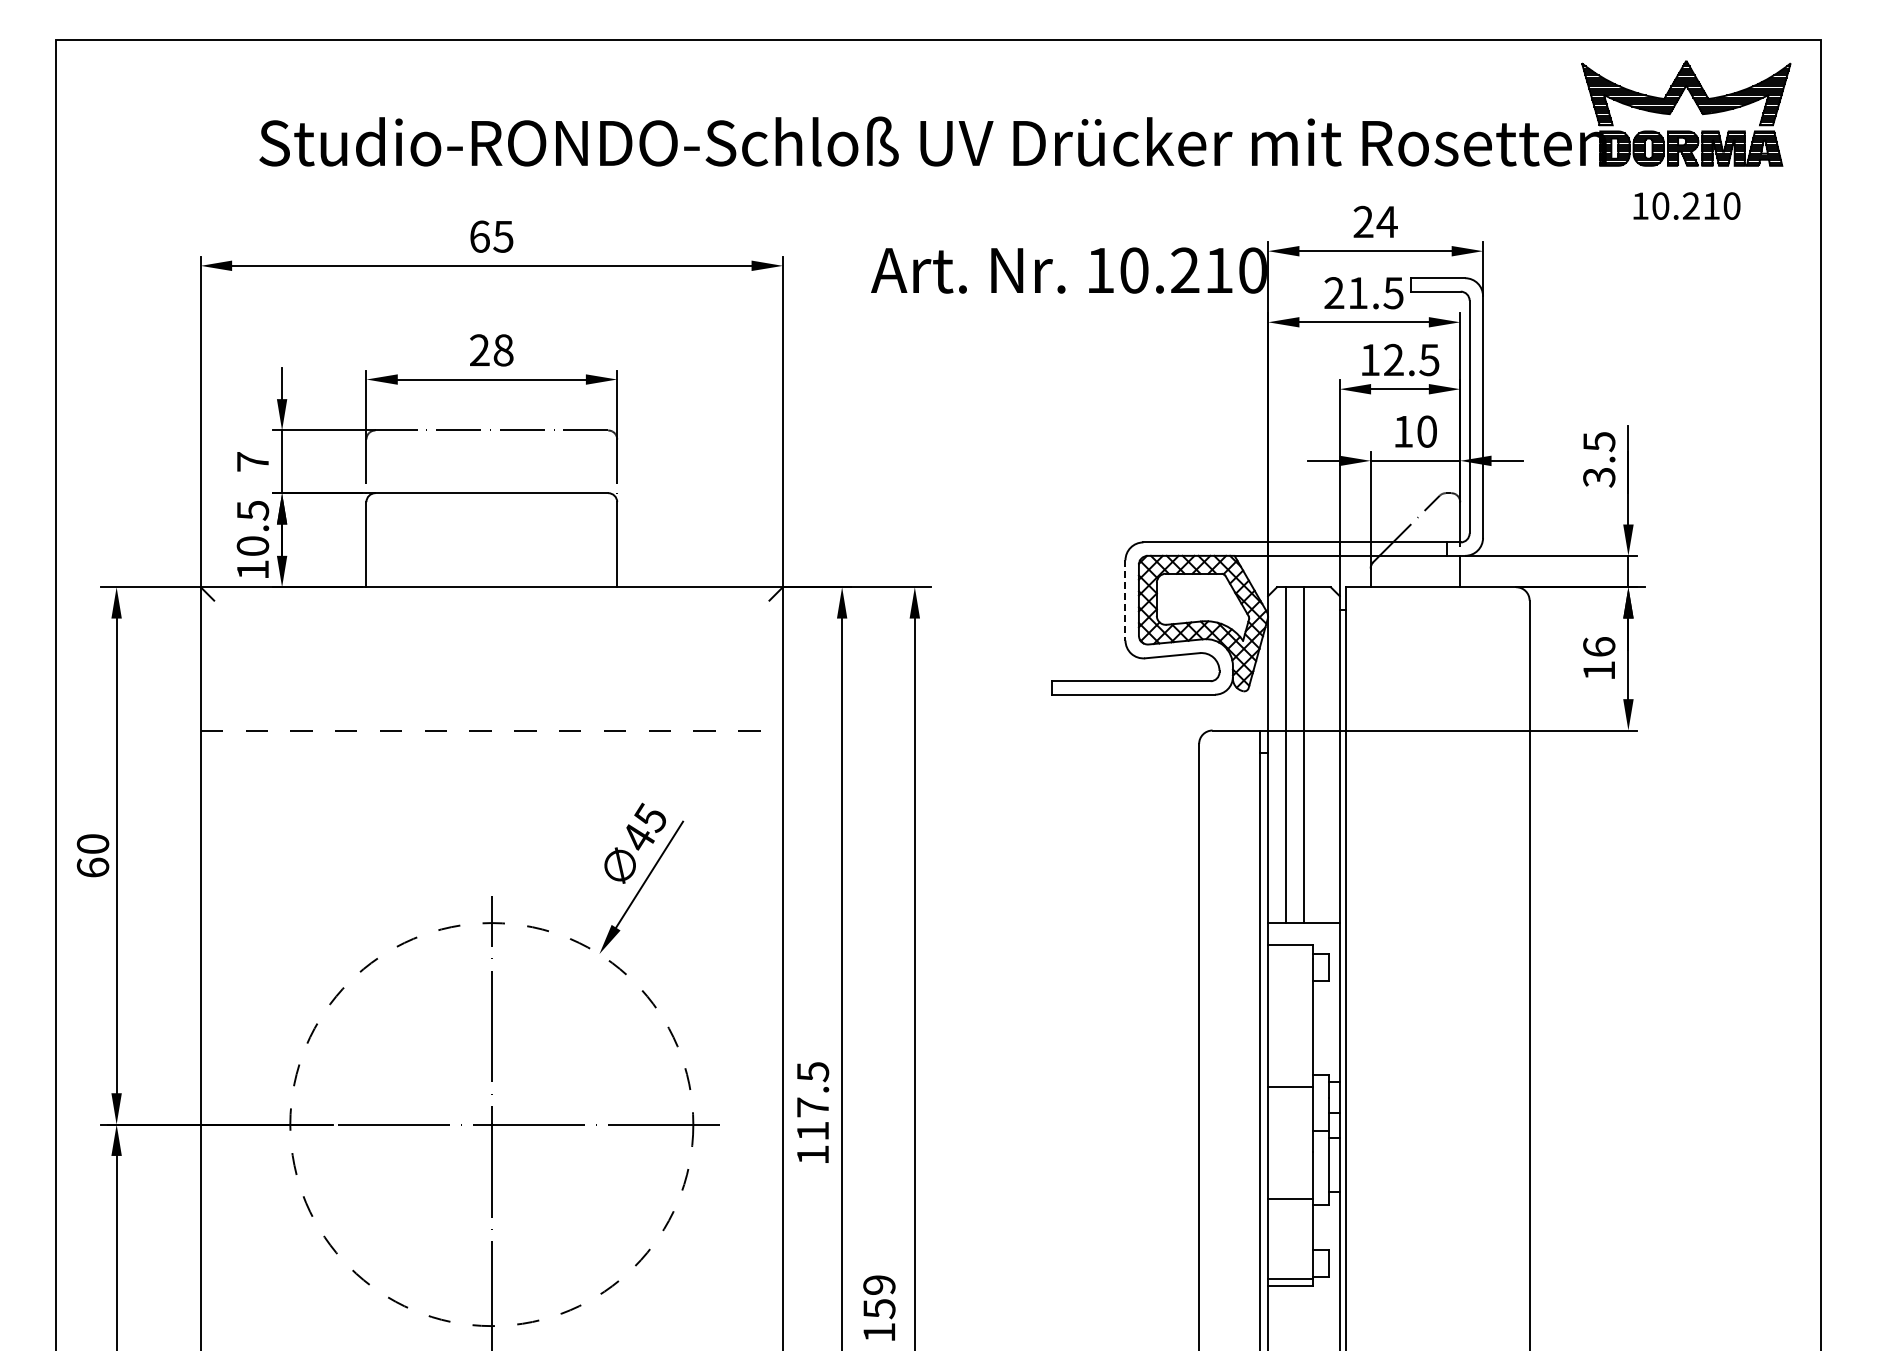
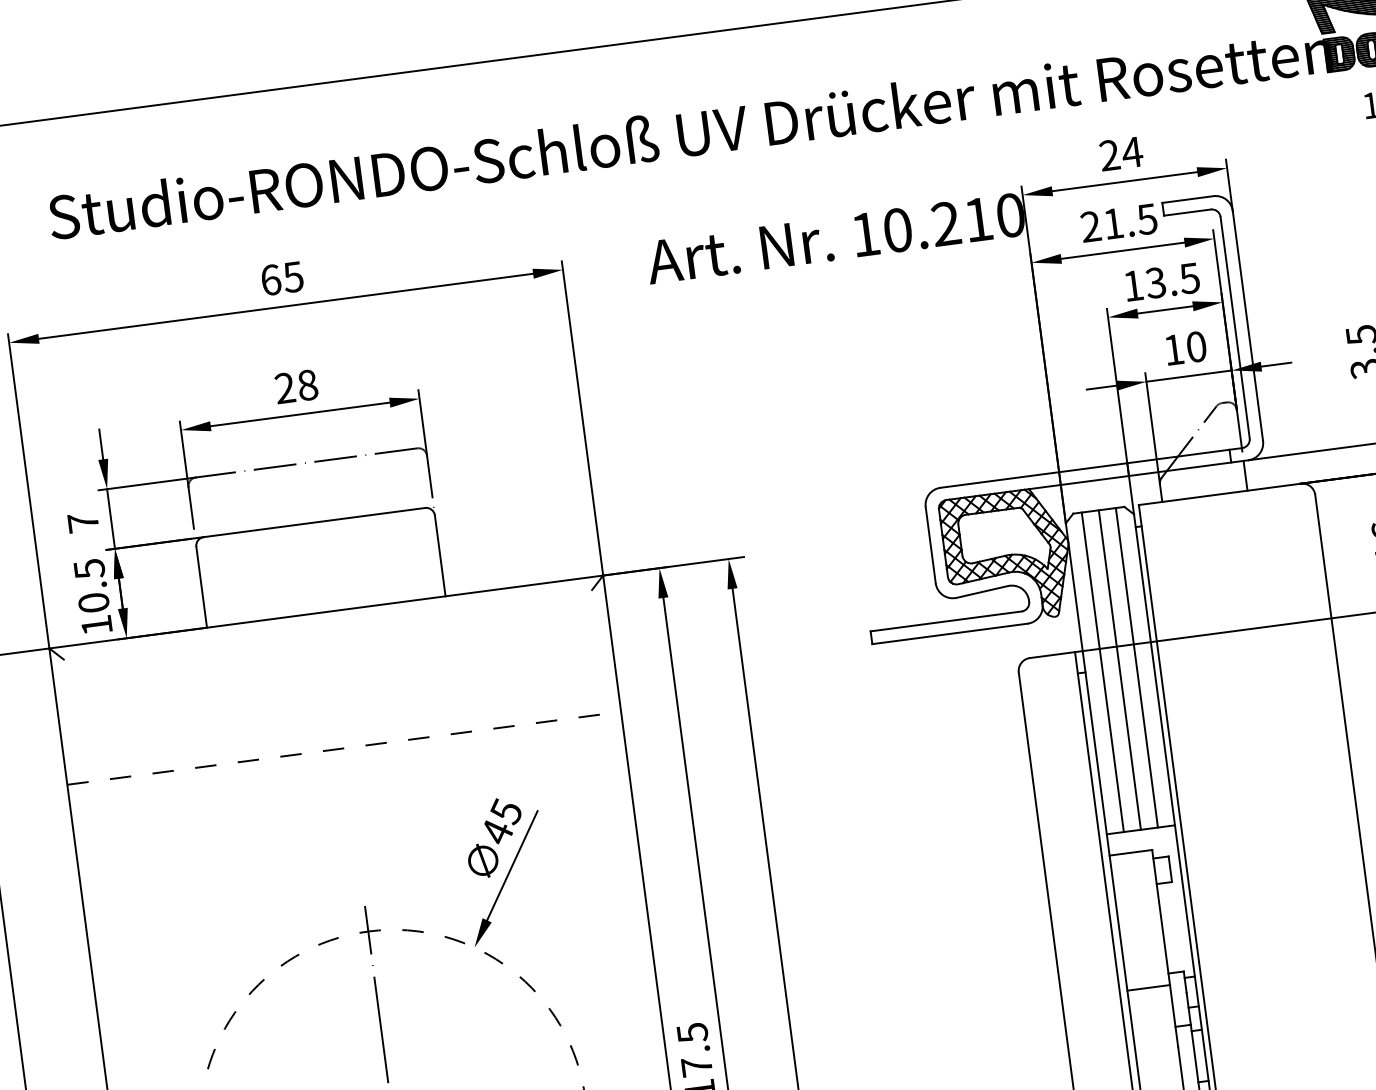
text: (1393, 360) -> (1155, 283), 12.5 -> 13.5
line: (1125, 600) -> (930, 545), dashed -> solid
line: (1321, 755) -> (1136, 668), added

